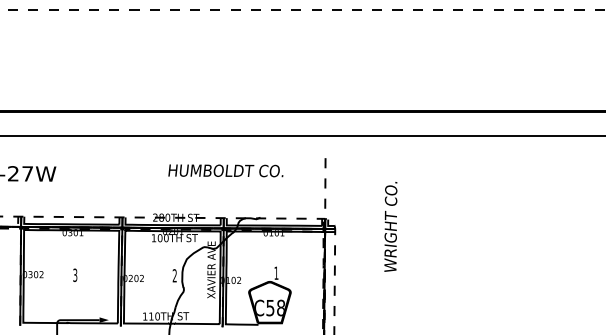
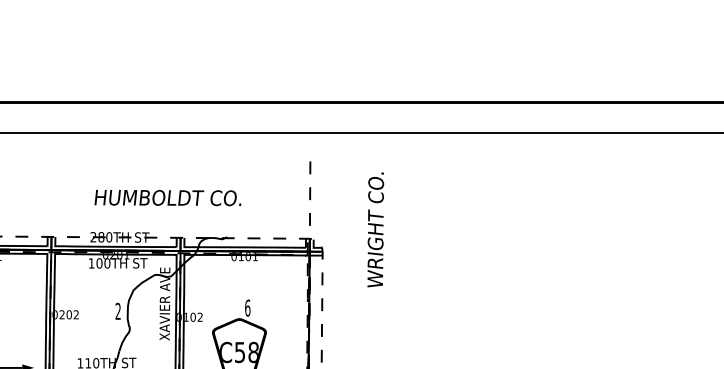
text: (225, 170) -> (167, 197), moved
text: (390, 226) -> (375, 229), moved
text: (276, 272) -> (247, 307), 1 -> 6

